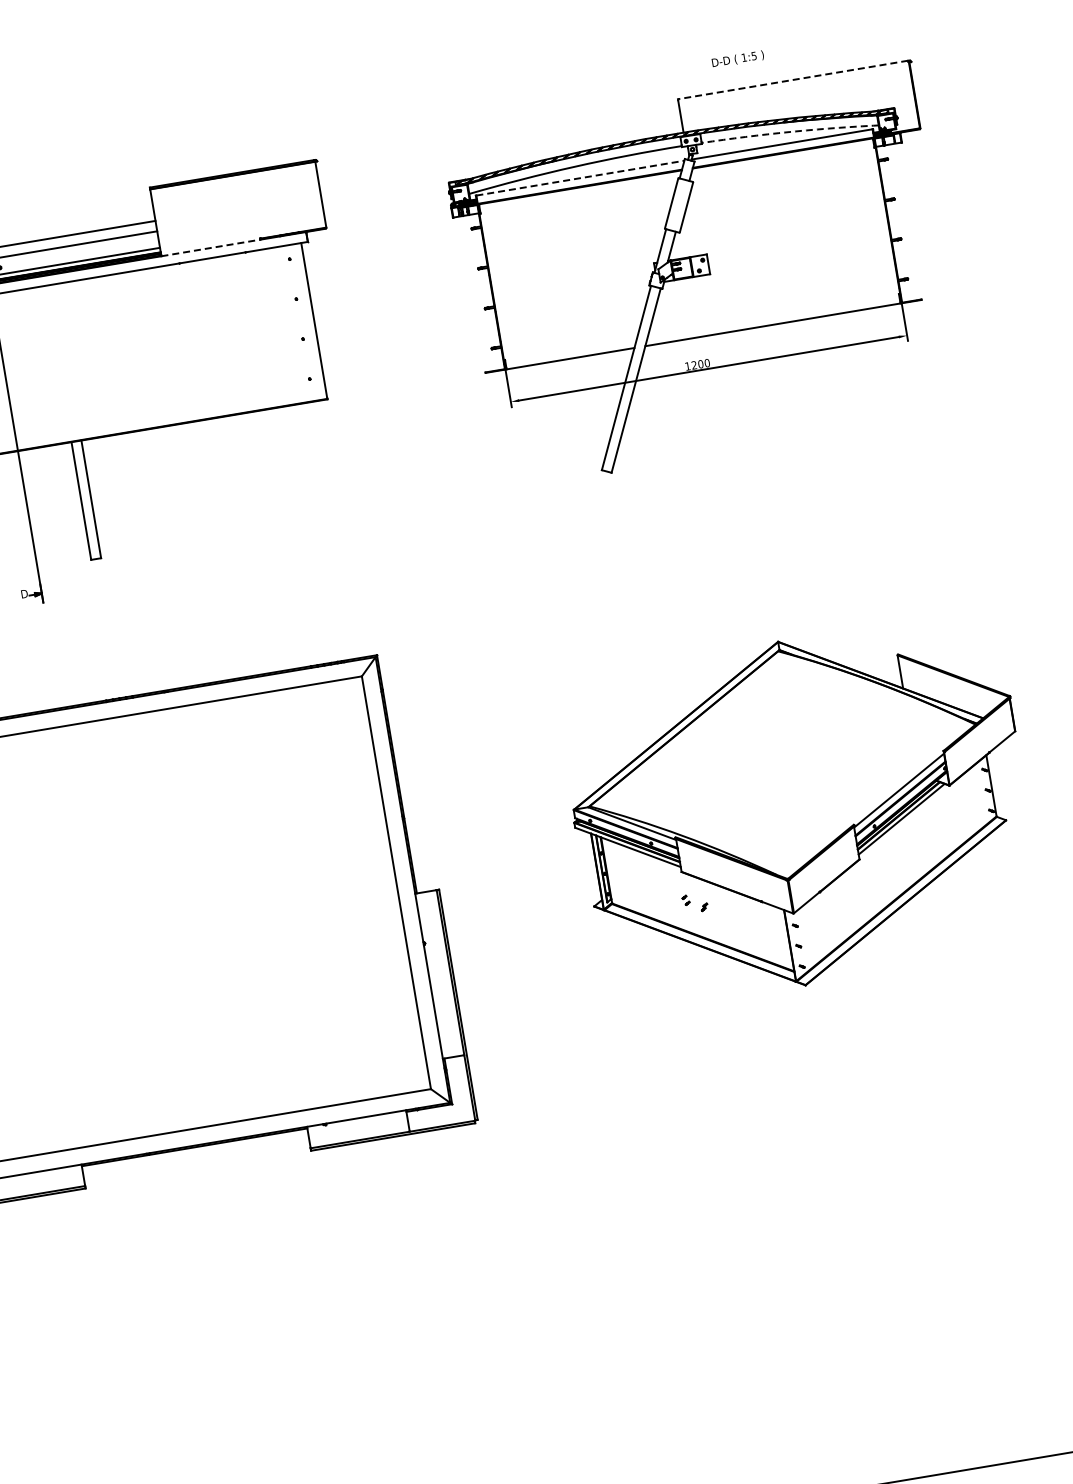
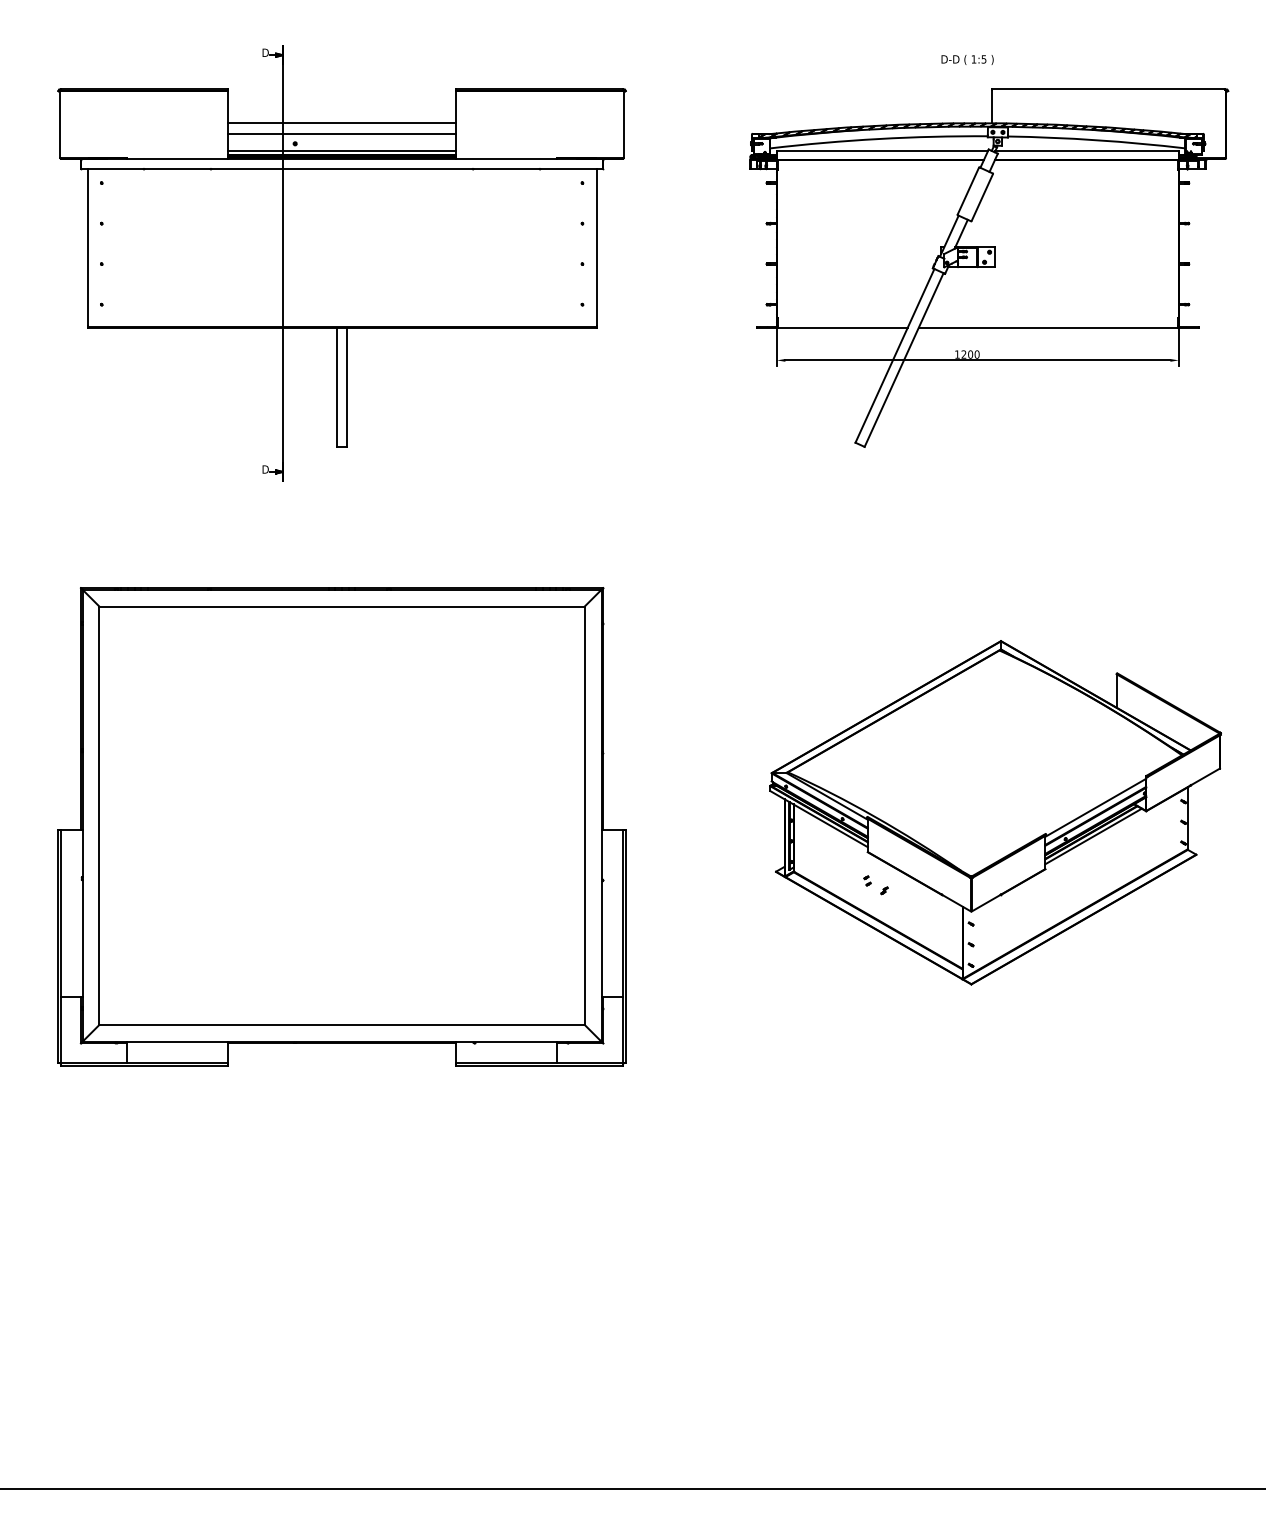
text: (737, 58) -> (967, 59), moved
line: (793, 80) -> (1108, 89), dashed -> solid
arc: (789, 132) -> (1096, 140), dashed -> solid
line: (581, 178) -> (883, 151), dashed -> solid
line: (211, 248) -> (507, 159), dashed -> solid

